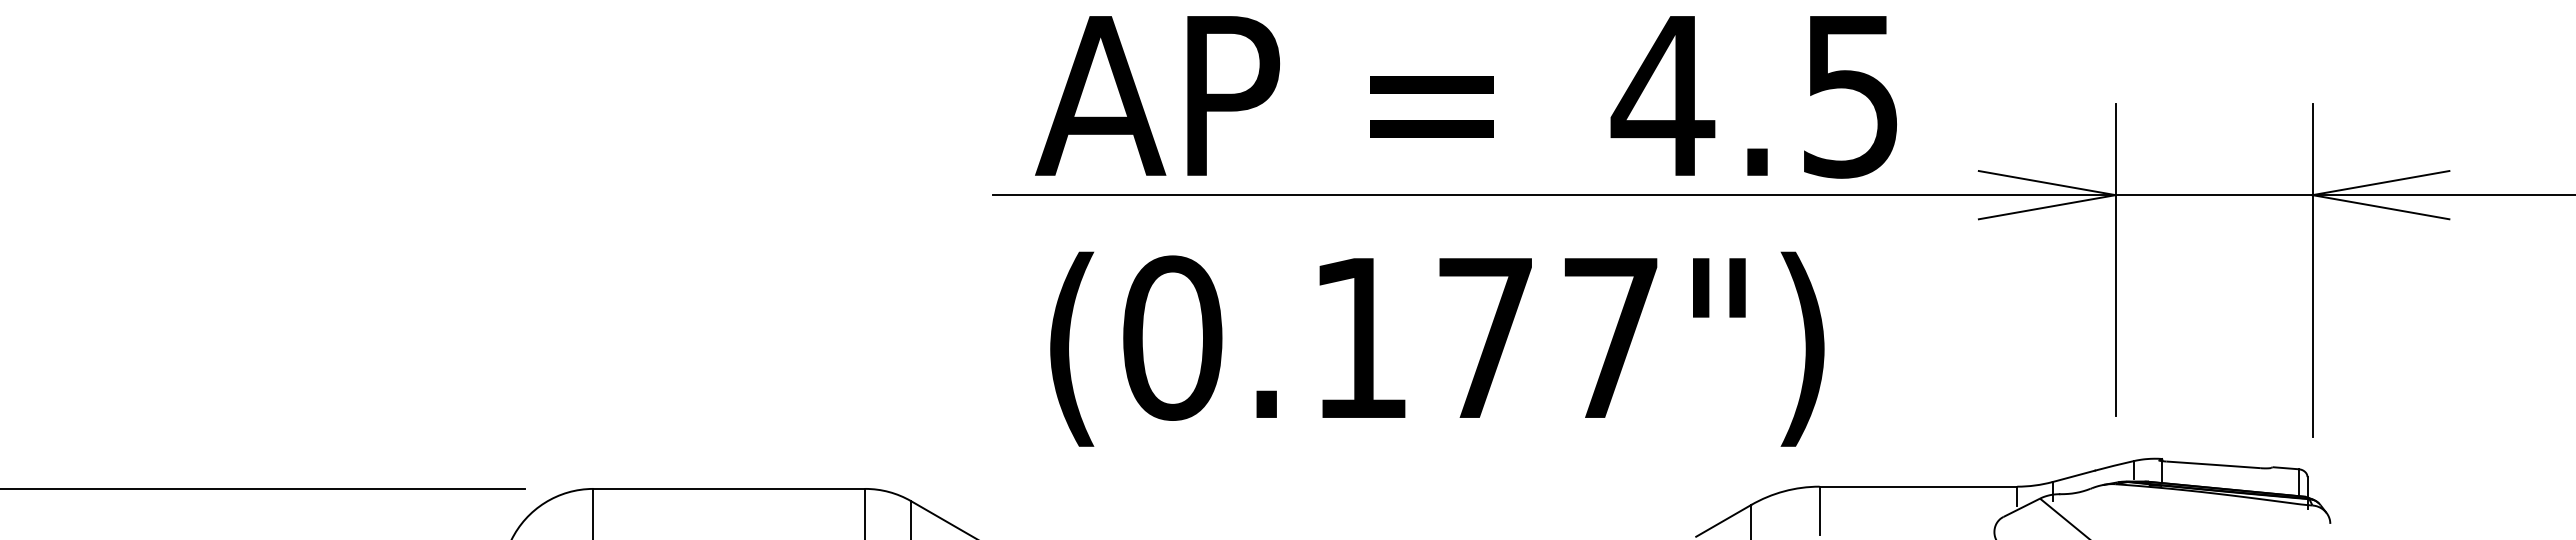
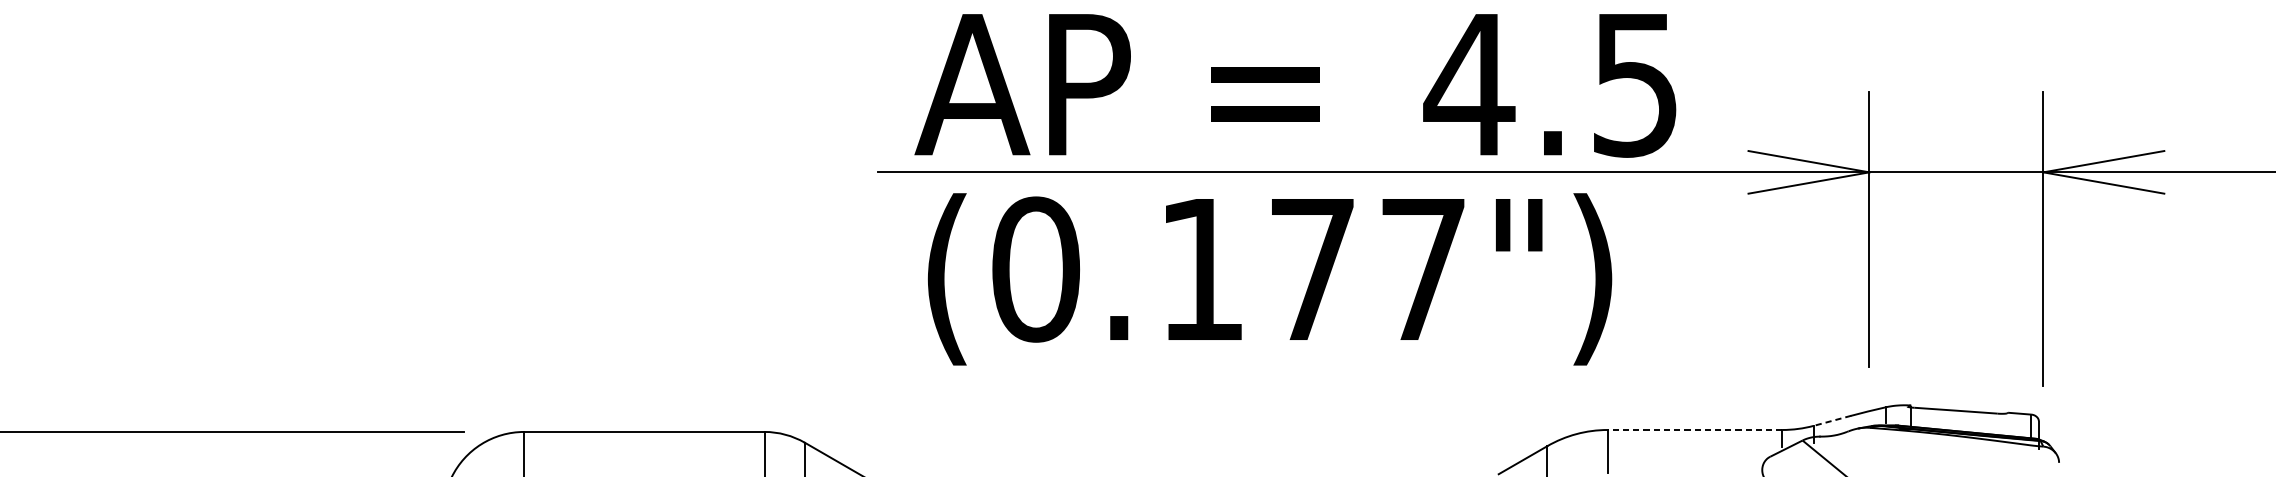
text: (1437, 348) -> (1270, 278), moved
line: (2073, 476) -> (1832, 420), solid -> dashed
line: (1918, 486) -> (1695, 429), solid -> dashed

